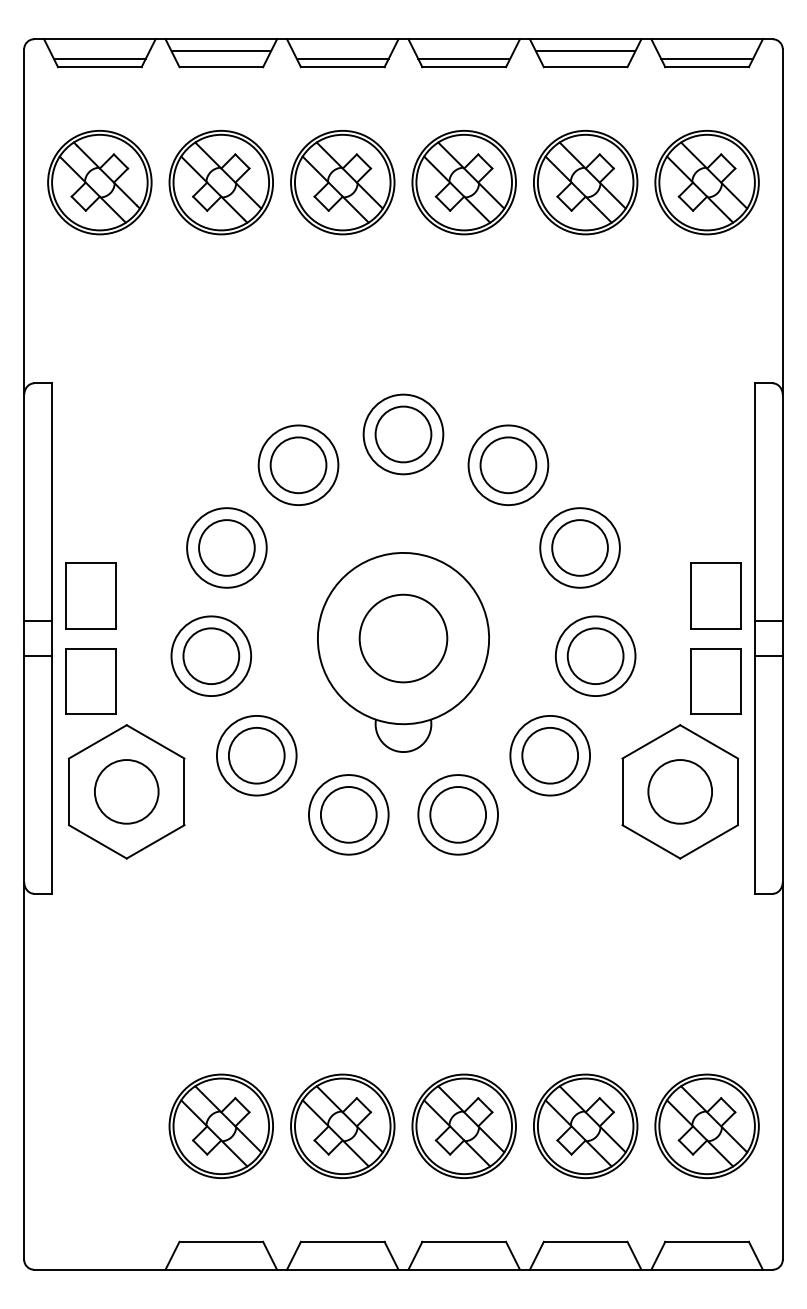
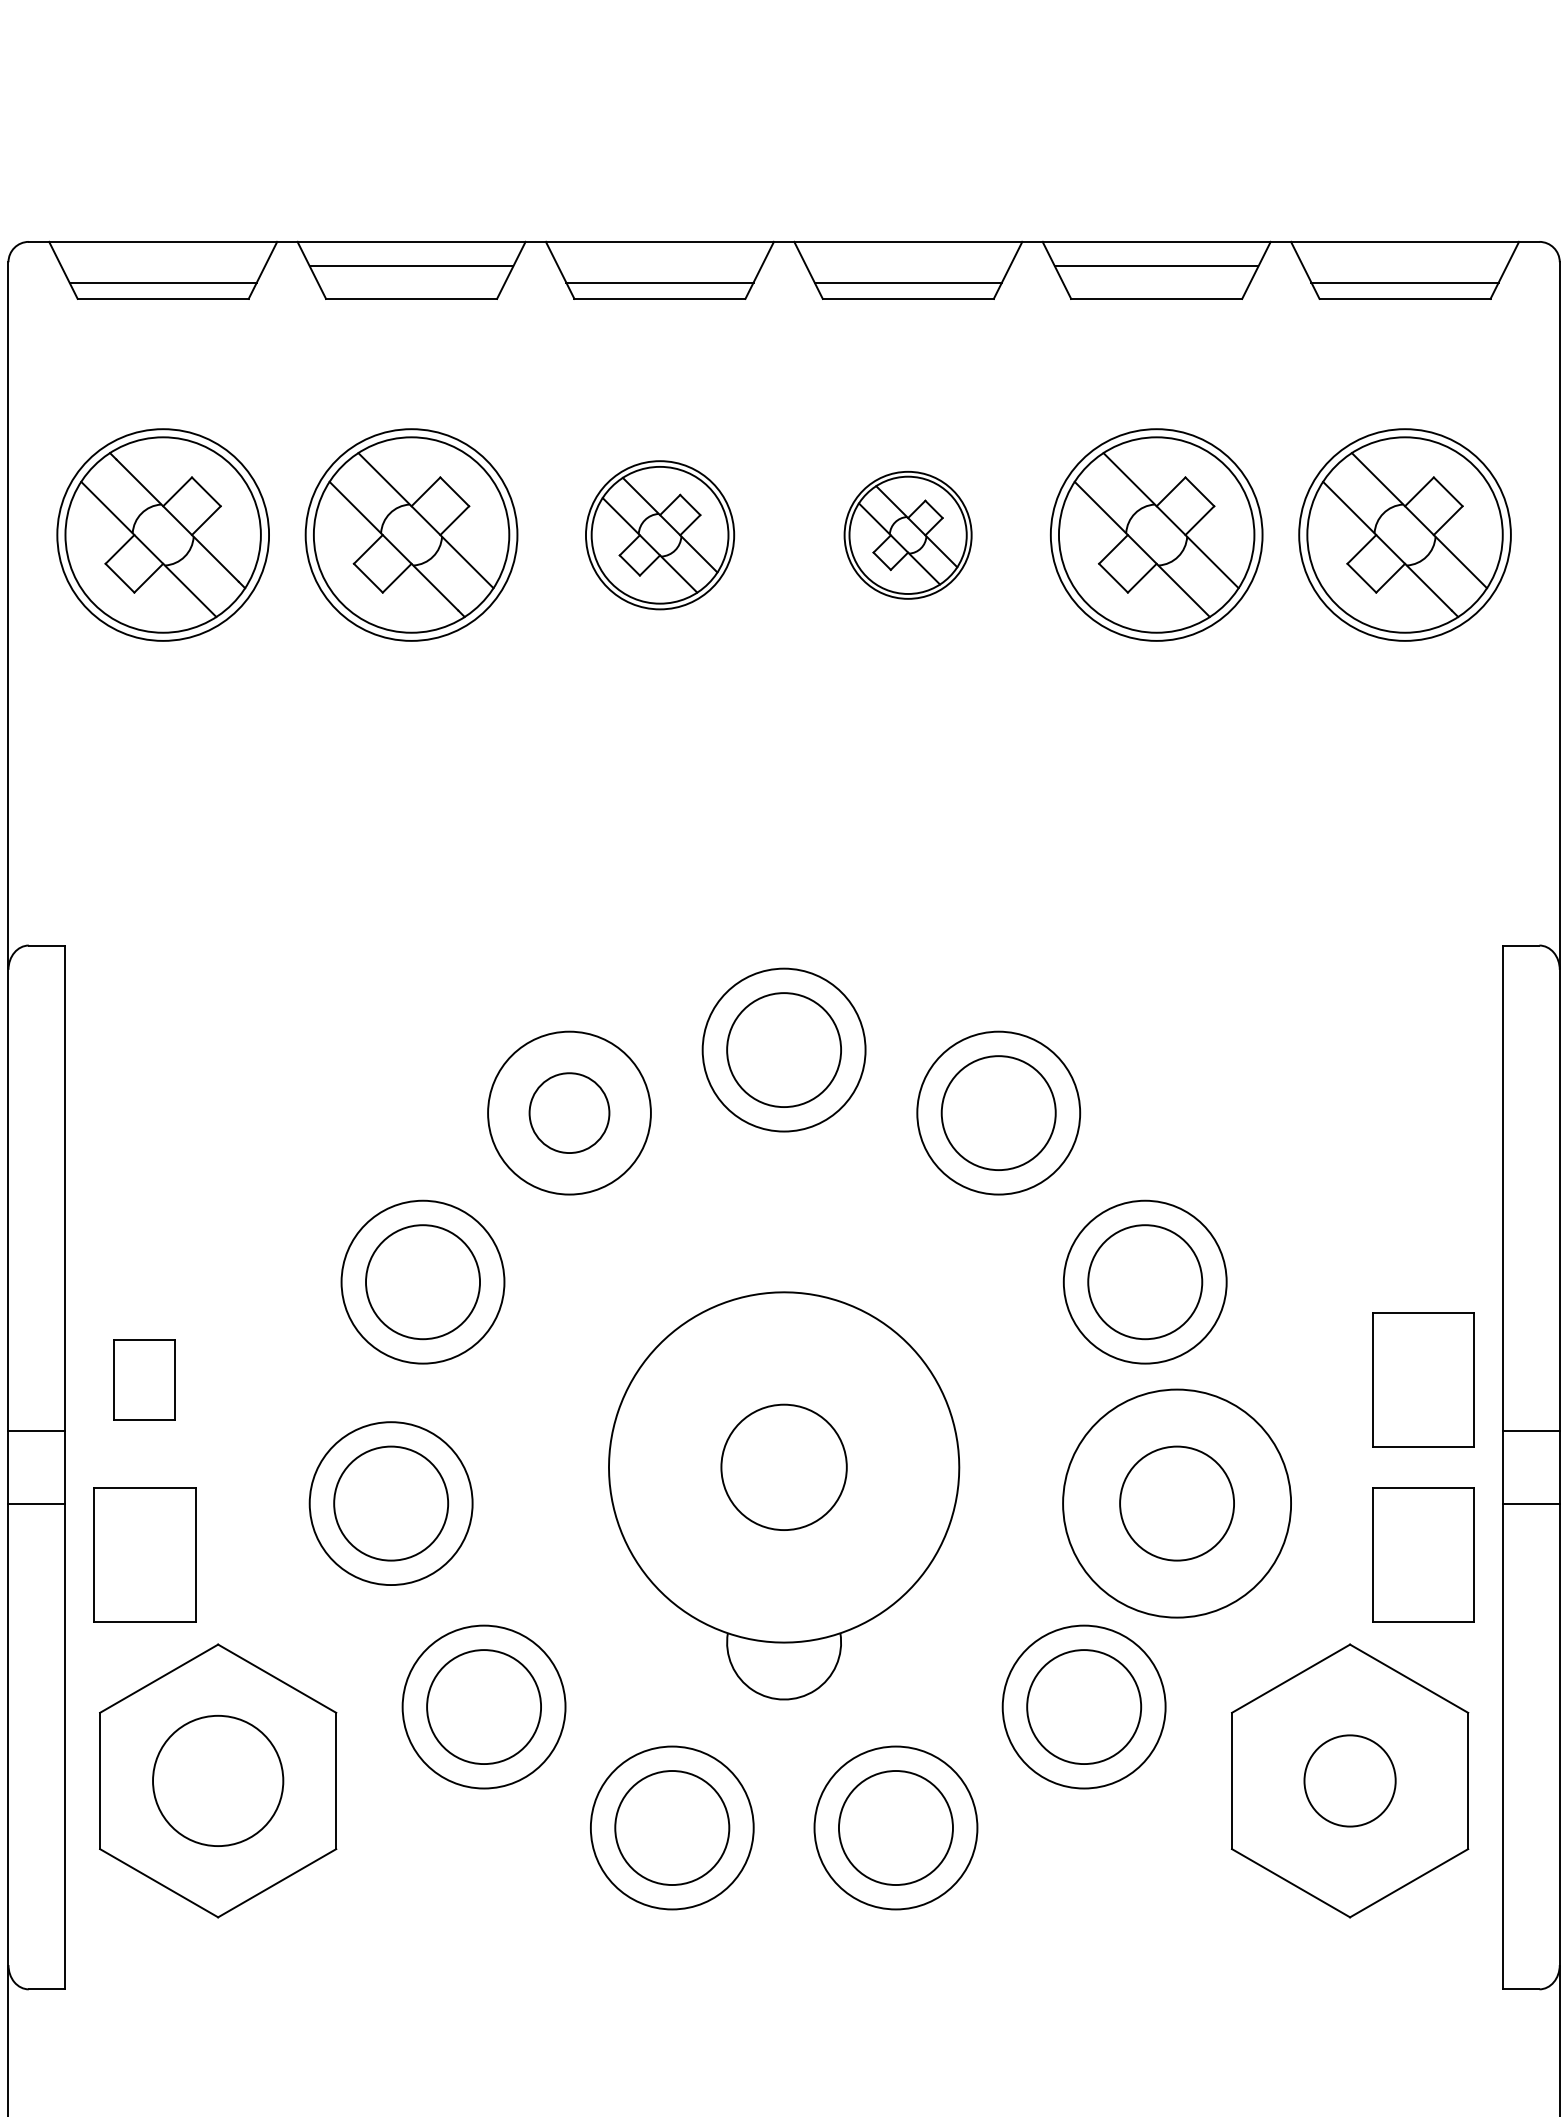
part: (342, 182) -> (659, 534), size x0.7
part: (463, 182) -> (906, 534), size x0.6
circle: (298, 465) -> (569, 1113), size x0.7
part: (90, 595) -> (144, 1379), size x0.6
circle: (403, 638) -> (784, 1467), size x0.7
circle: (595, 656) -> (1176, 1504), size x1.4
circle: (680, 791) -> (1350, 1780), size x0.7

